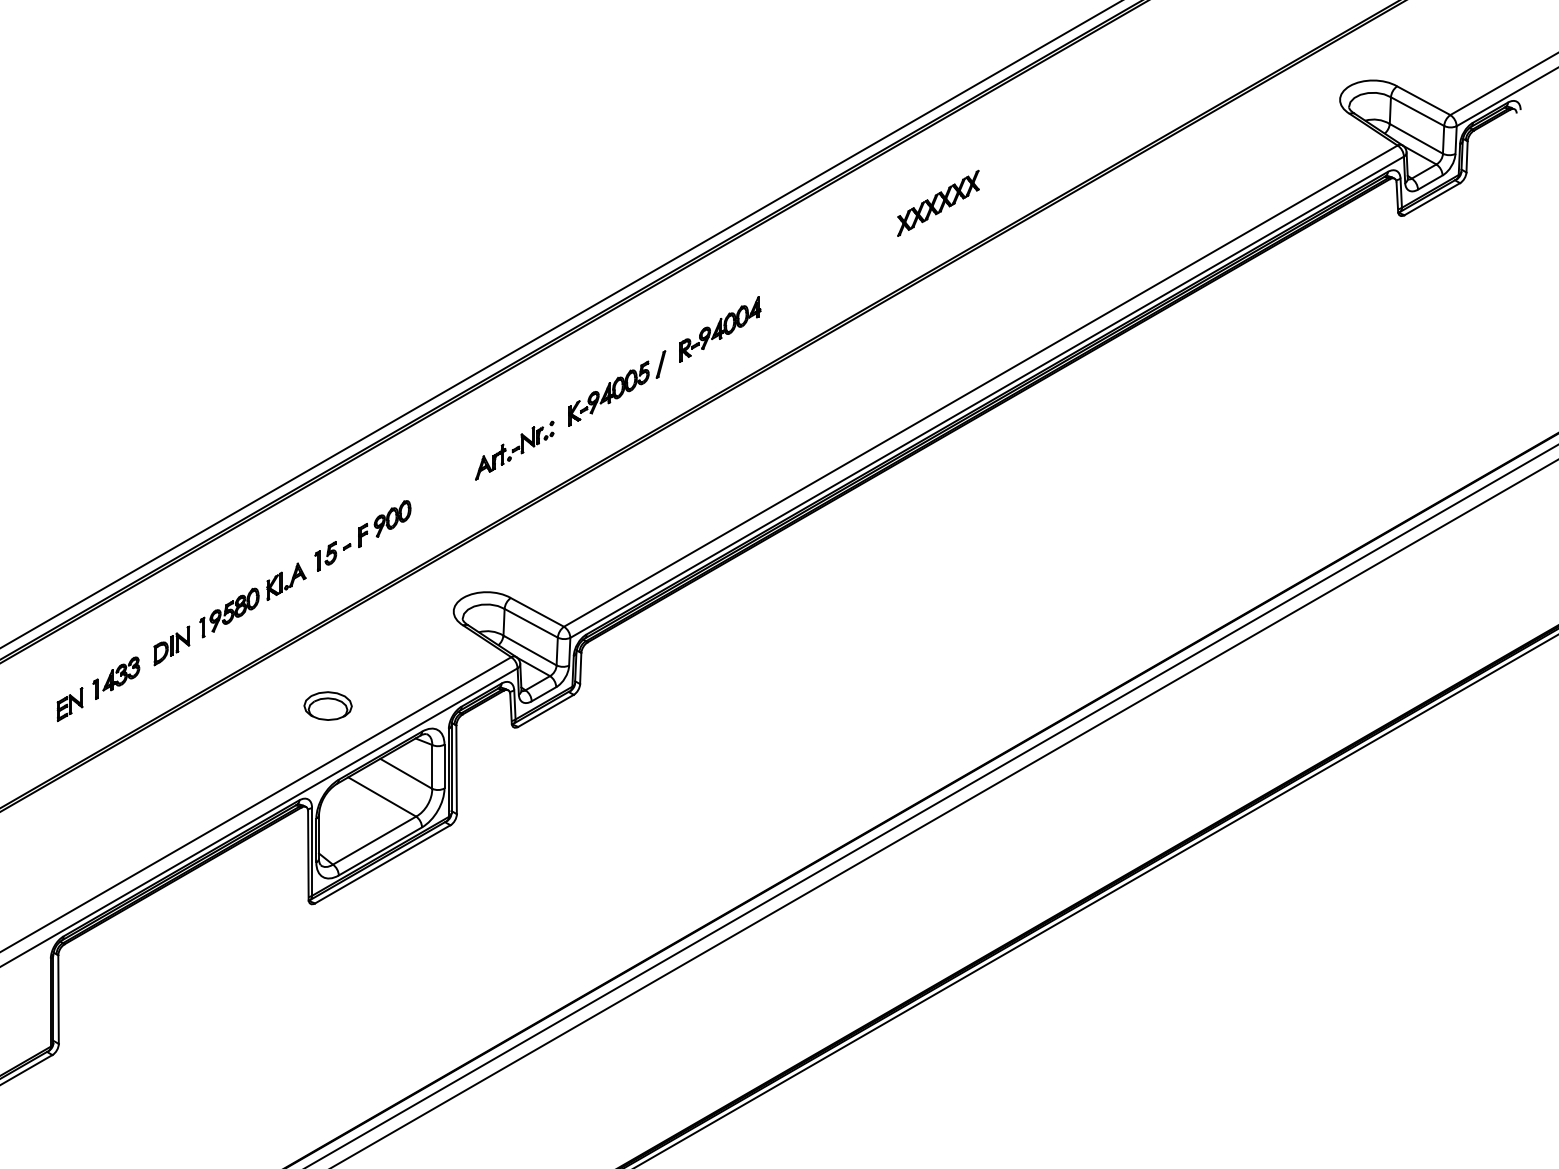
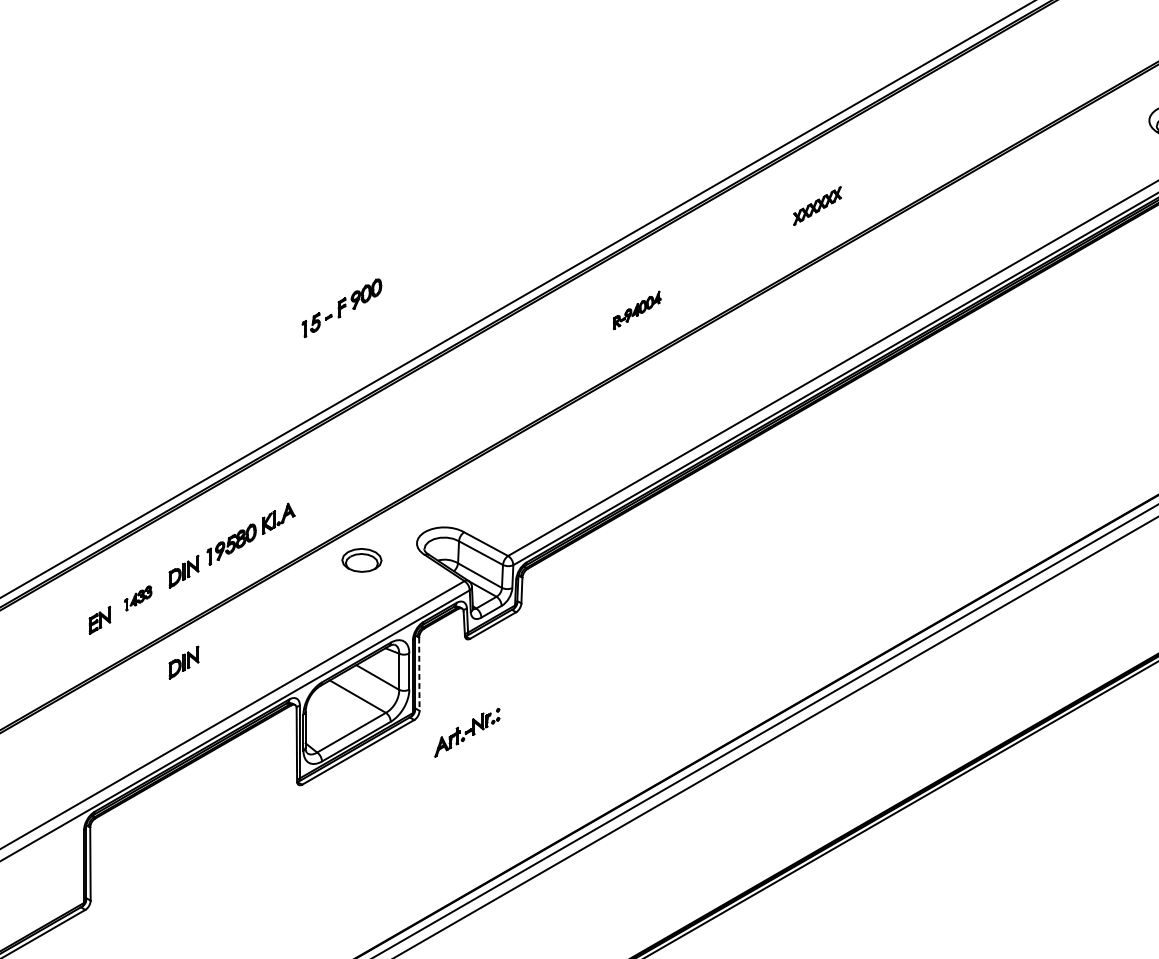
part: (938, 202) -> (817, 205), size x0.7
part: (720, 329) -> (637, 310), size x0.7
part: (617, 388) -> (552, 359), removed
part: (514, 450) -> (467, 732), moved
part: (362, 535) -> (341, 307), moved
part: (116, 677) -> (138, 597), size x0.7
part: (327, 705) -> (361, 559), moved
part: (171, 755) -> (183, 662), added
line: (456, 770) -> (419, 674), solid -> dashed

